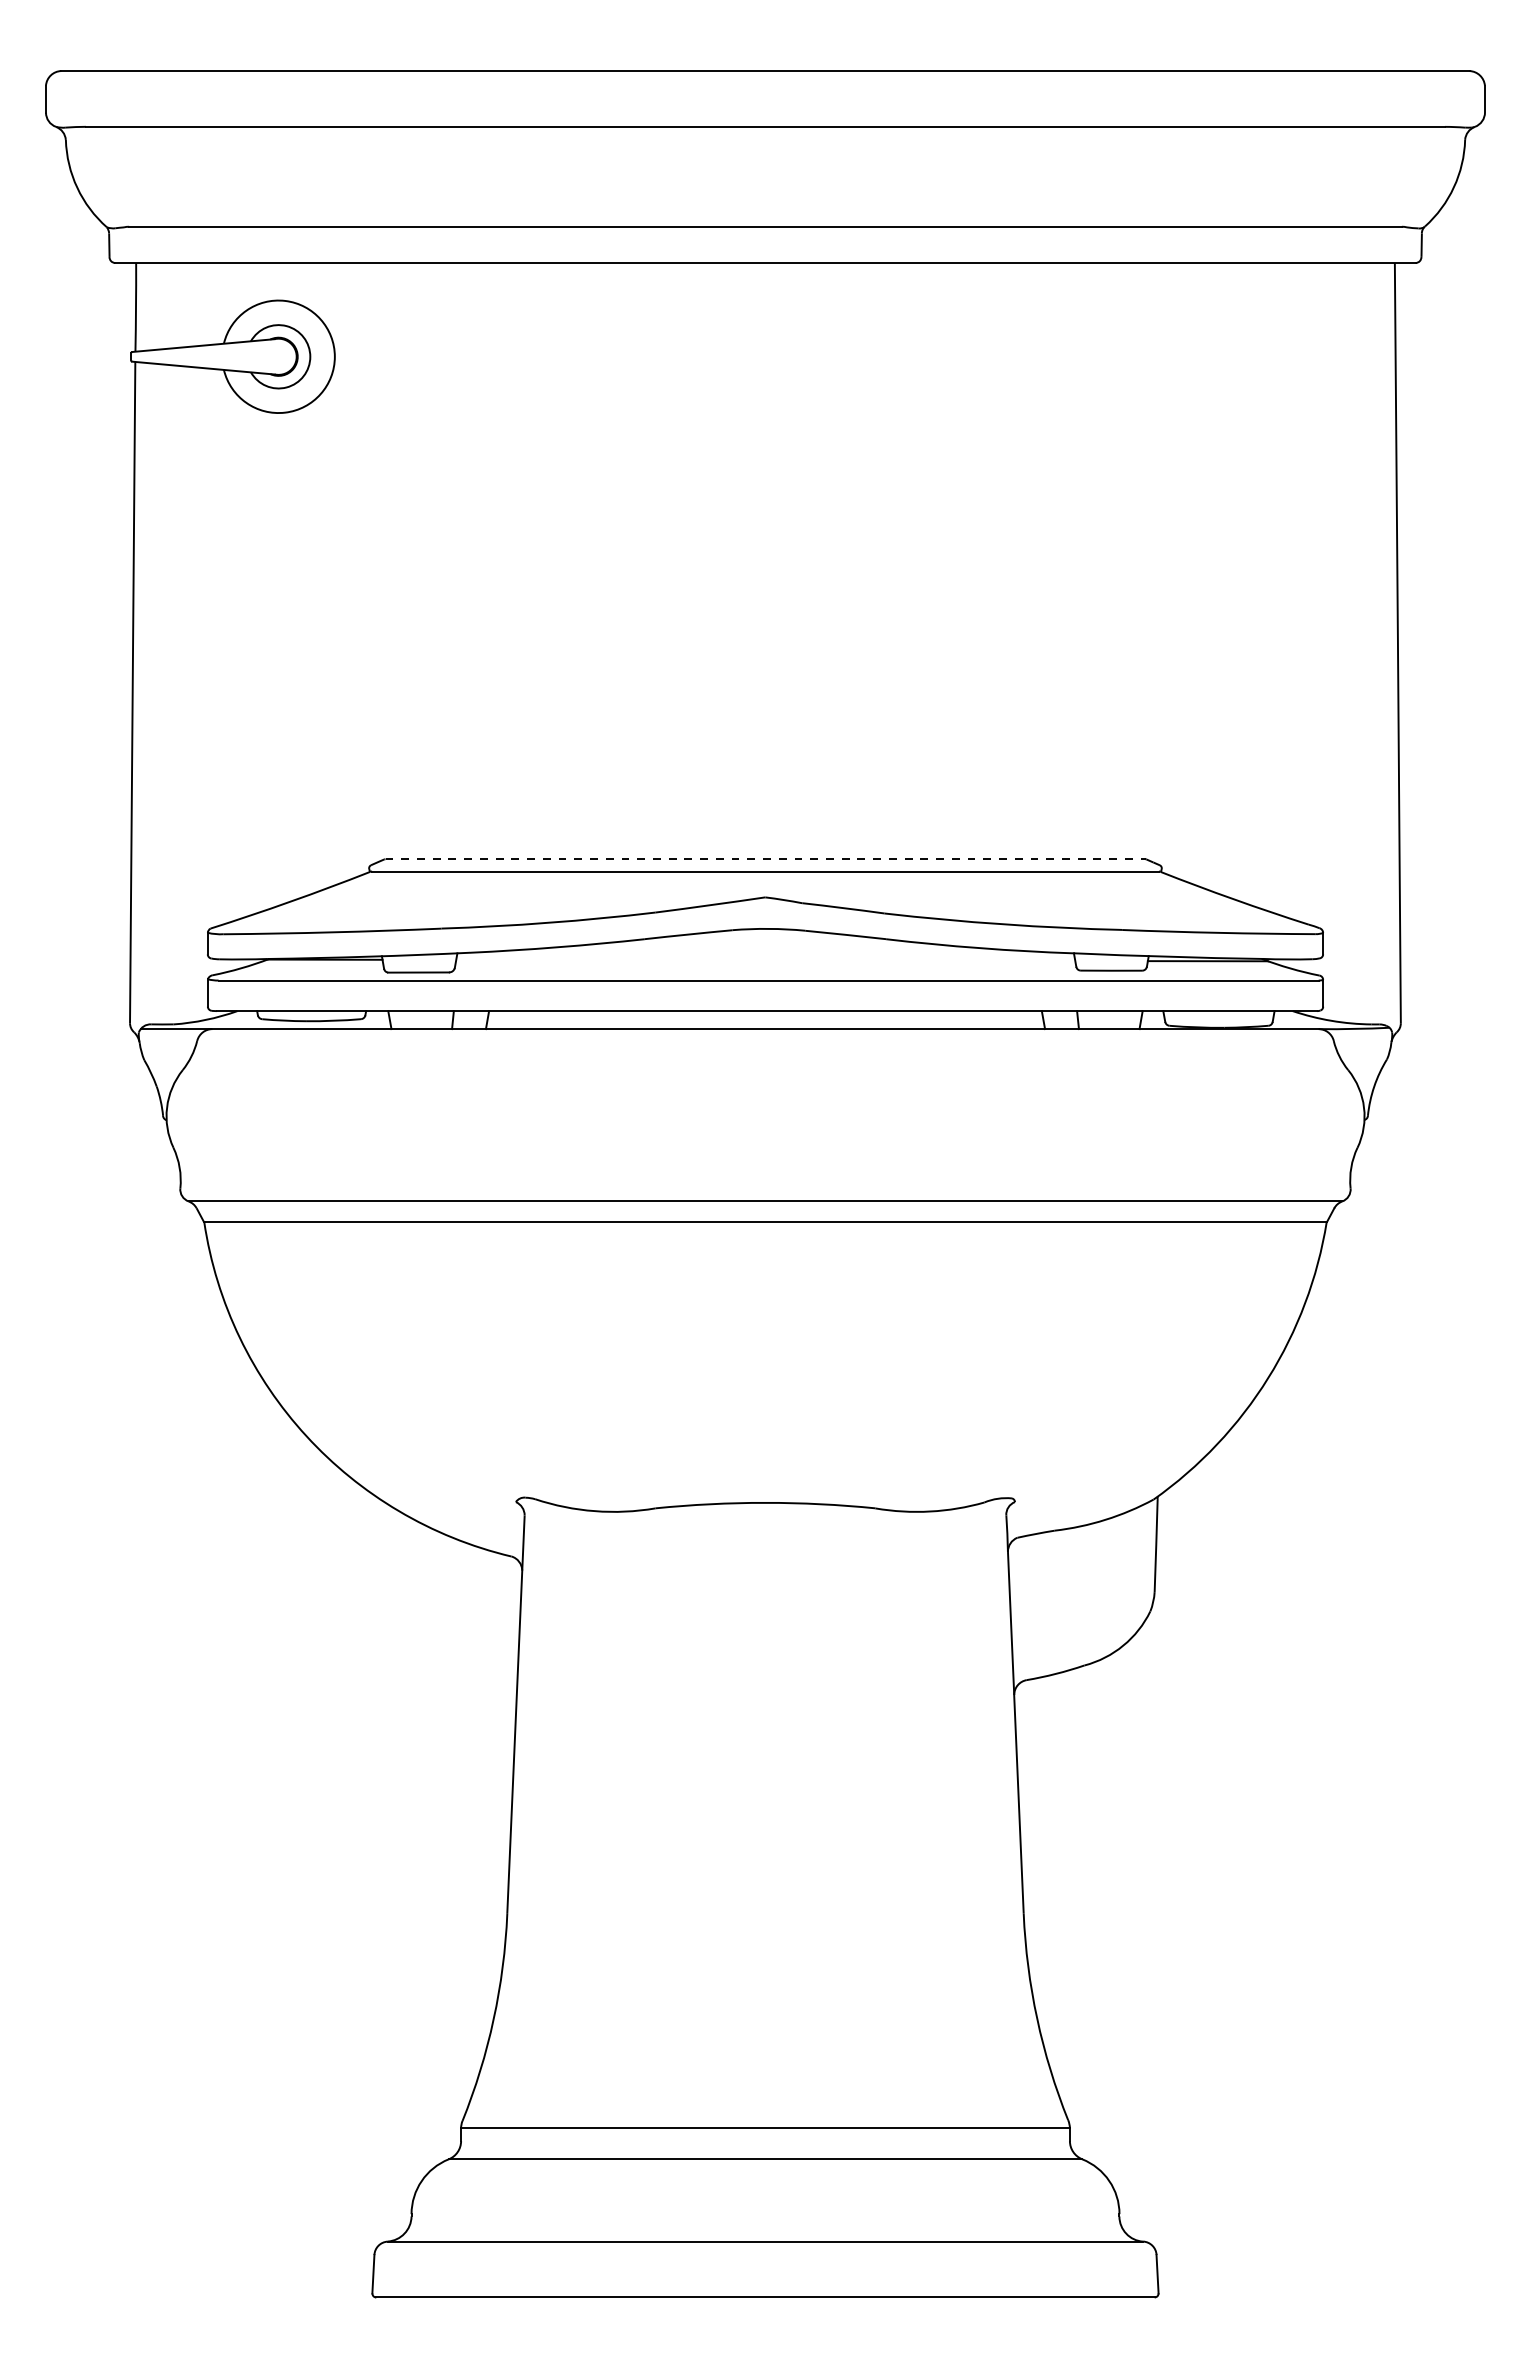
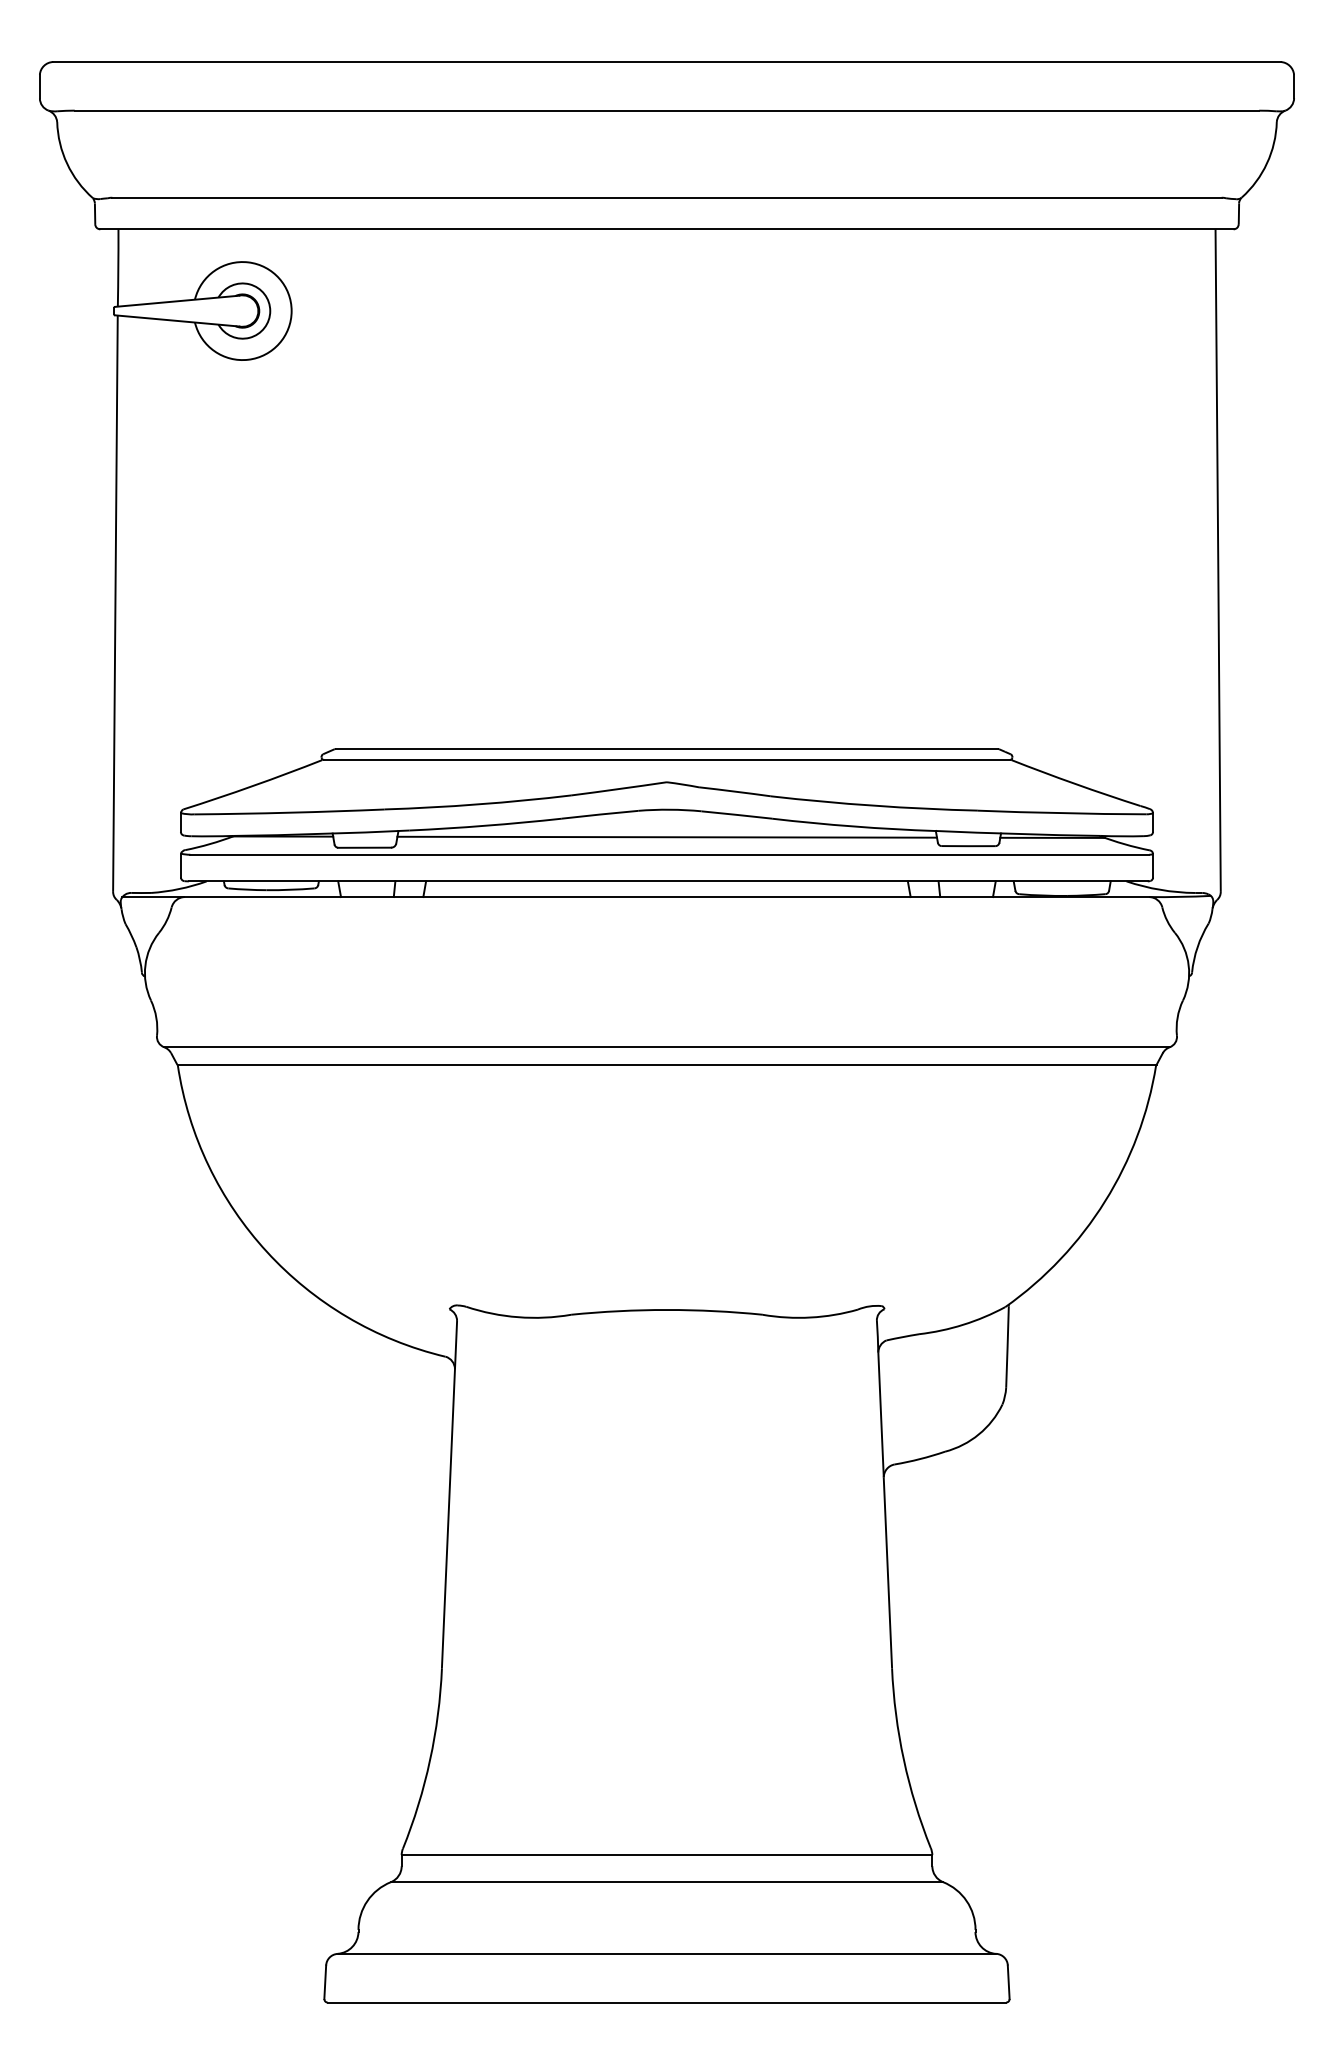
line: (765, 859) -> (667, 749), dashed -> solid
line: (765, 959) -> (667, 836), added

